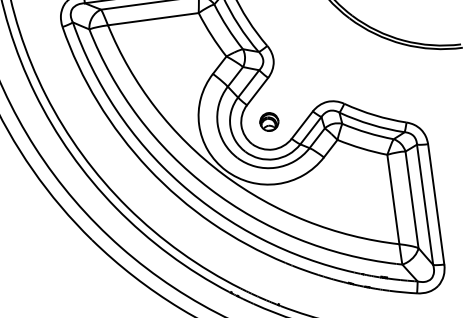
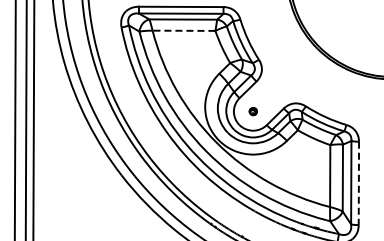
line: (152, 18) -> (183, 30), solid -> dashed
part: (269, 121) -> (253, 111), size x0.6
line: (435, 204) -> (358, 183), solid -> dashed

